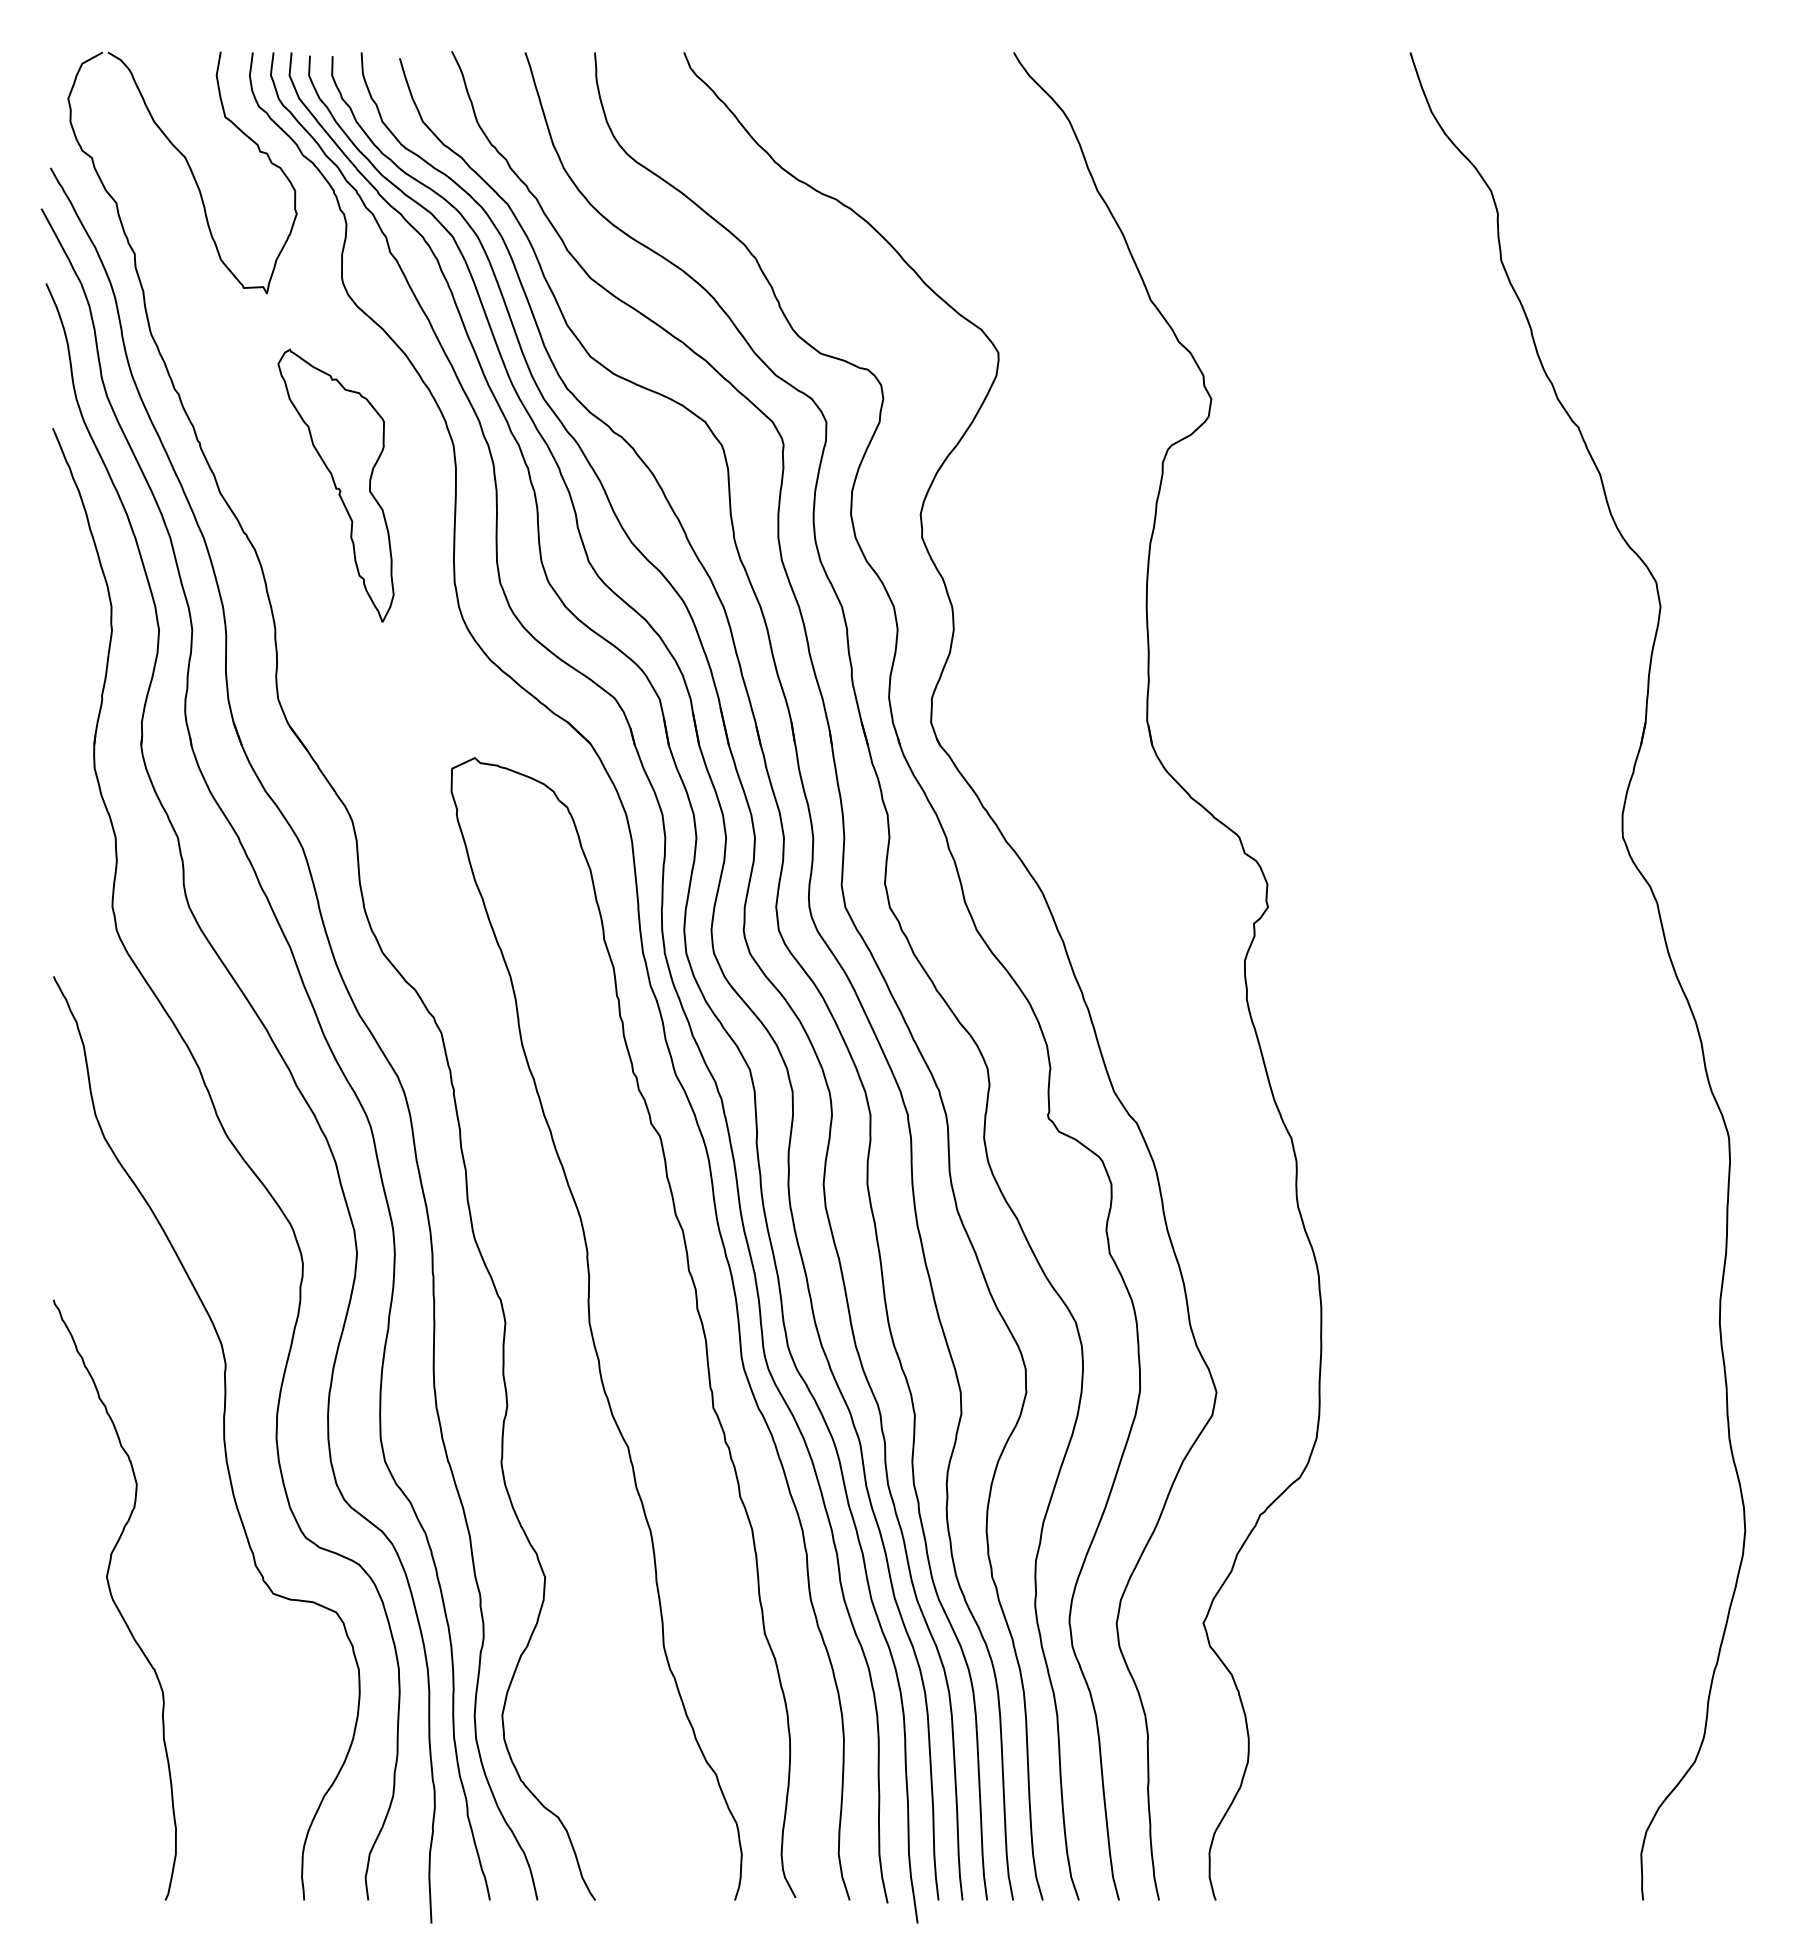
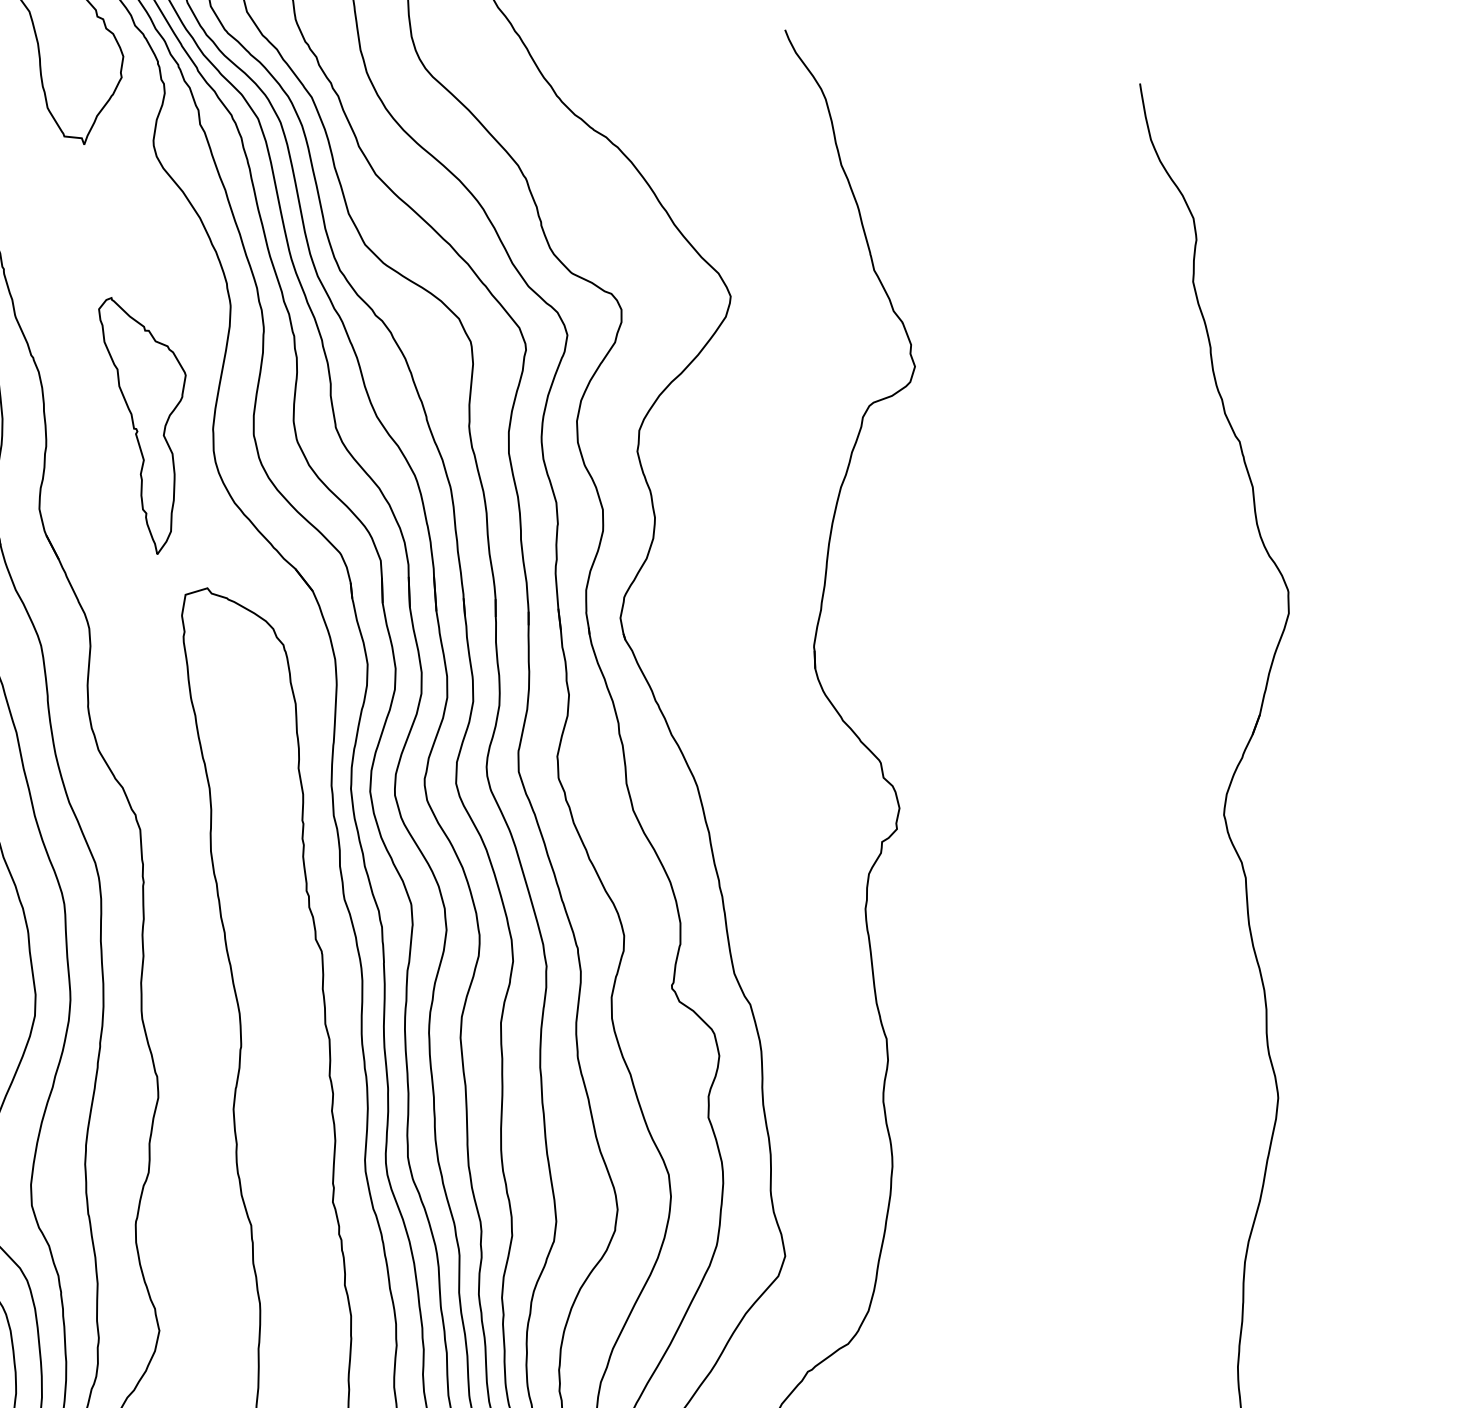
part: (335, 485) -> (133, 425), moved

